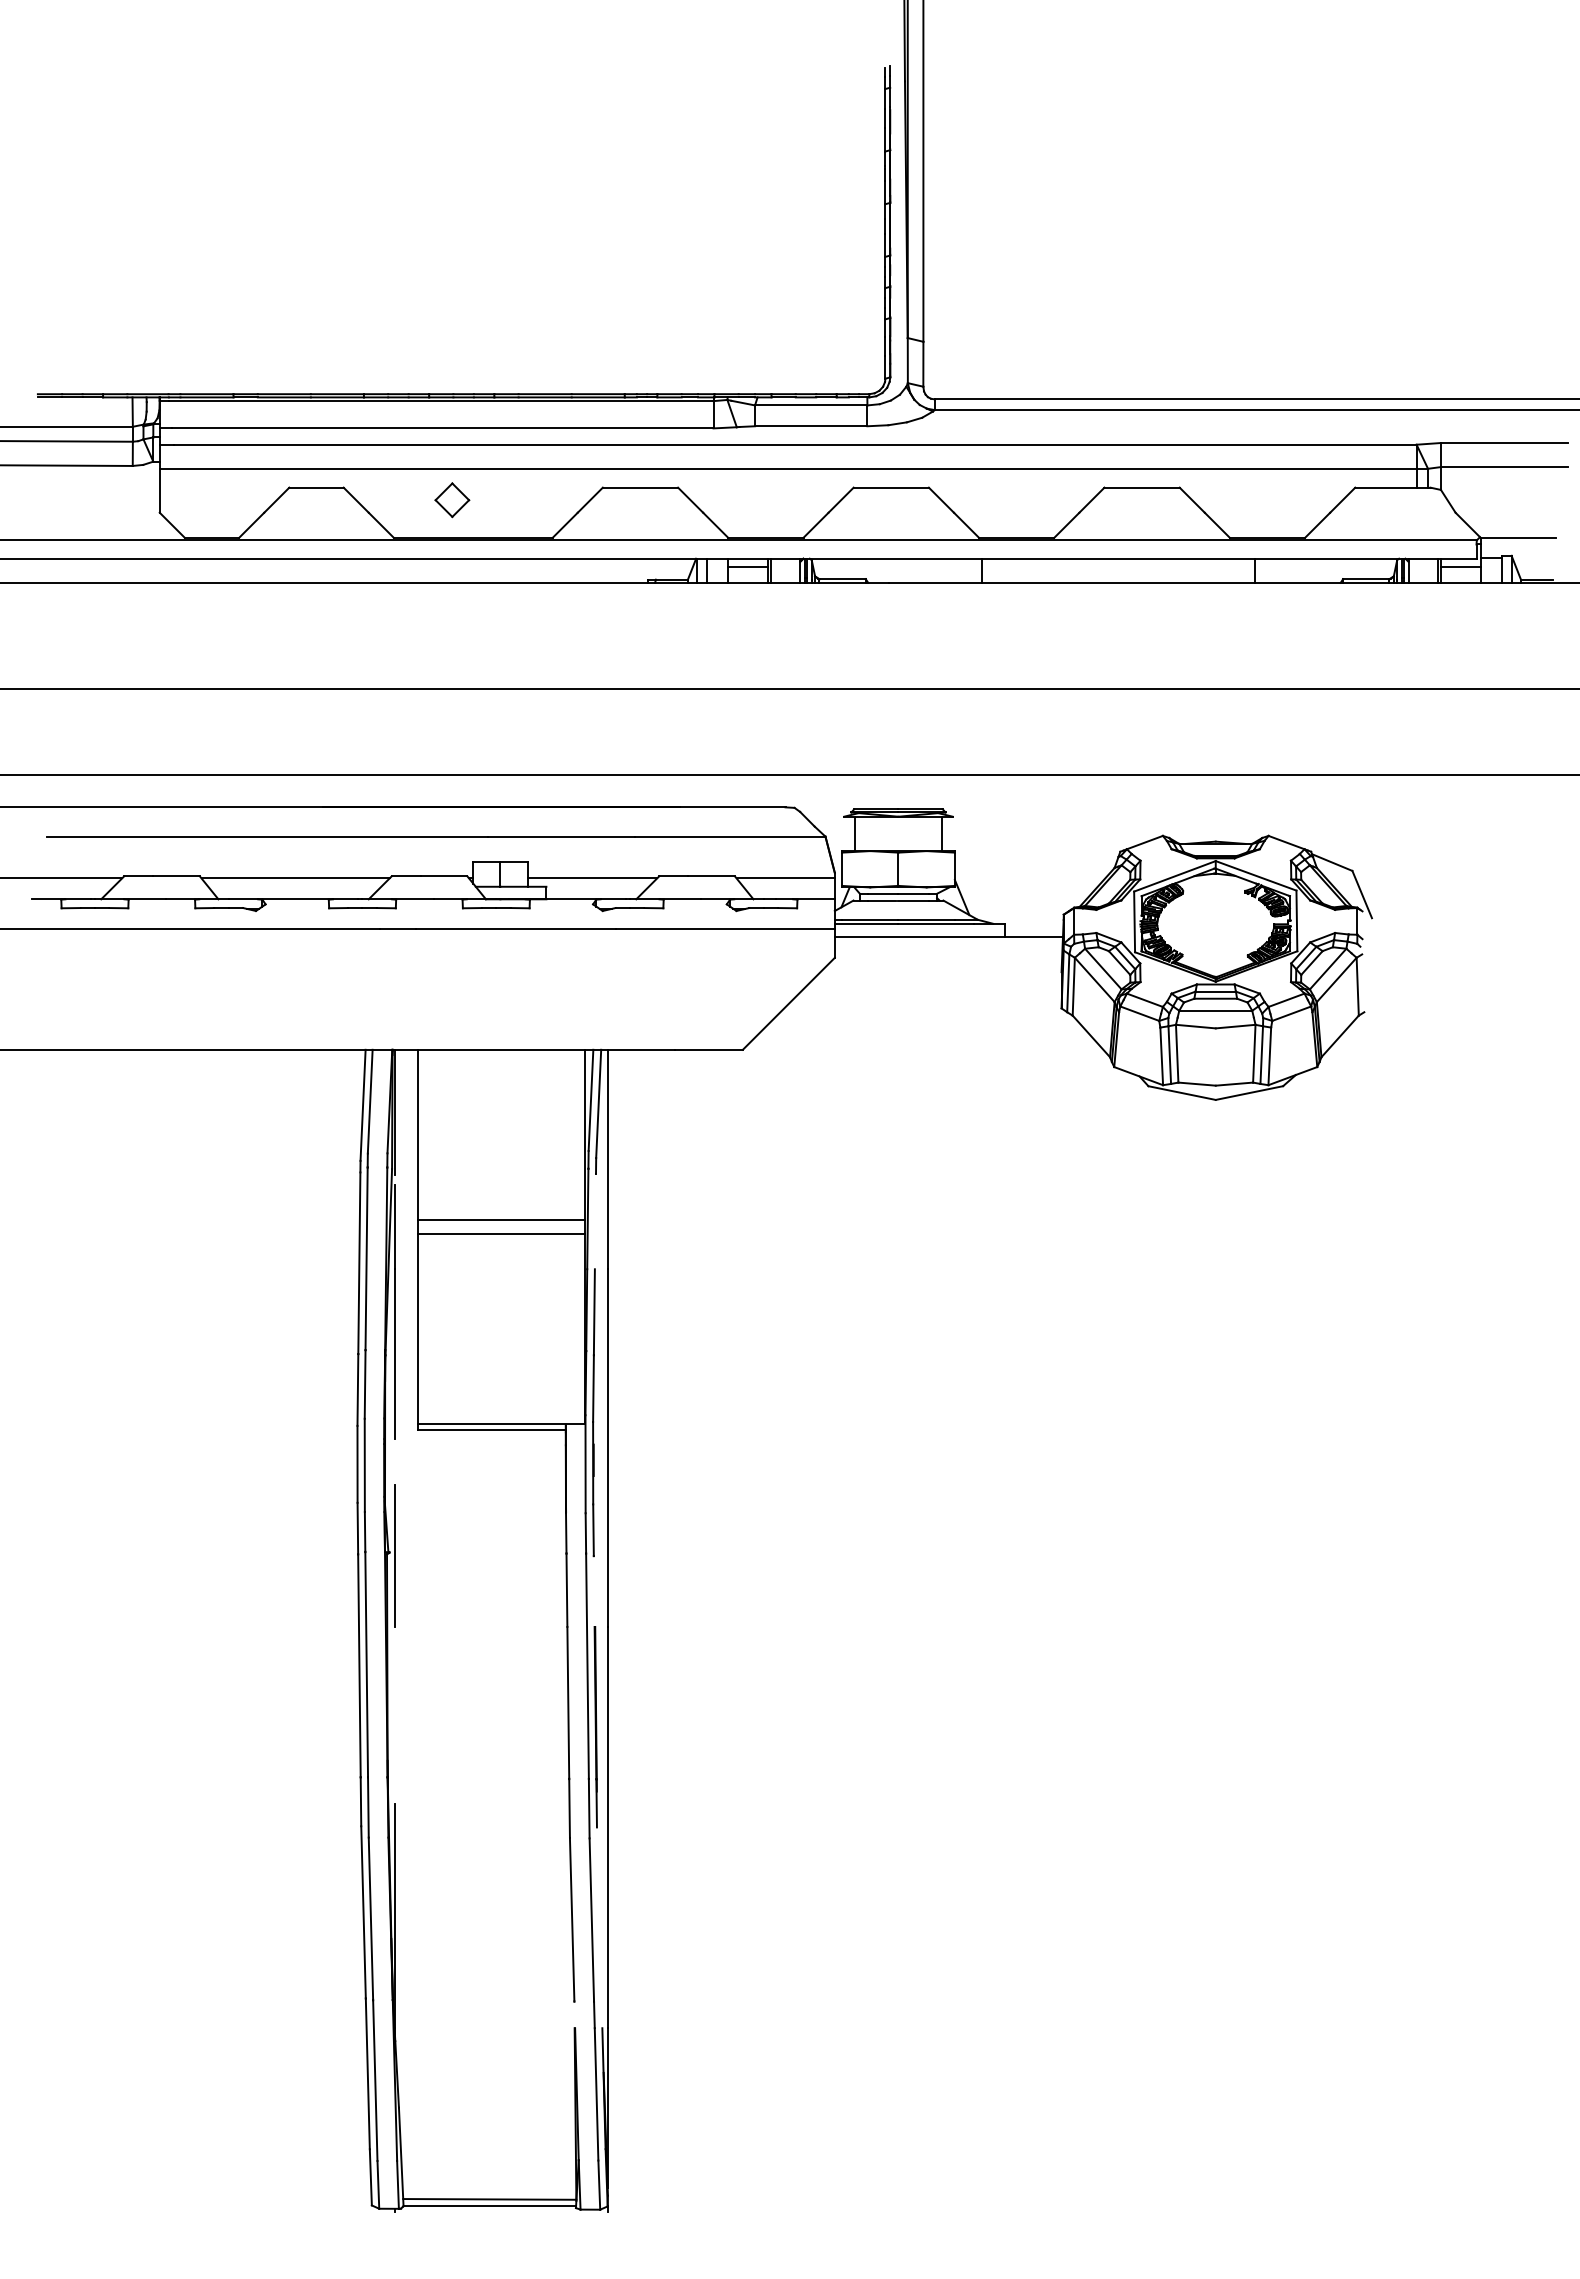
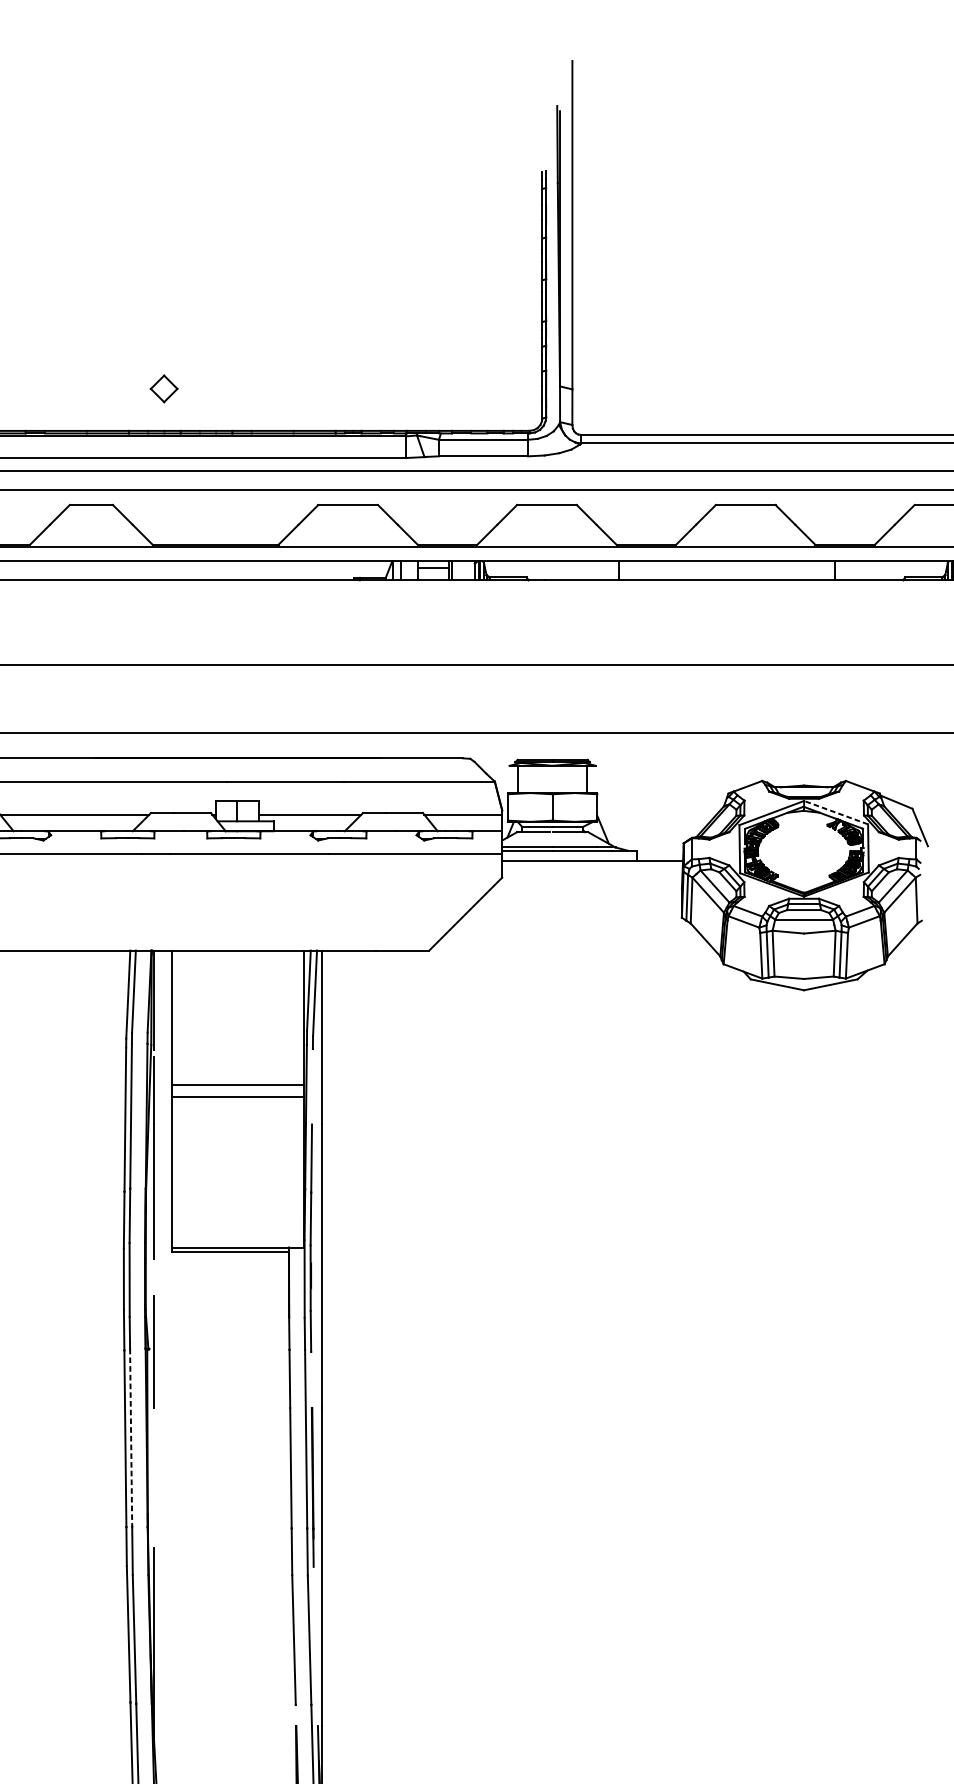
part: (452, 500) -> (164, 389), moved
line: (1256, 875) -> (836, 812), solid -> dashed
line: (366, 1665) -> (131, 1438), solid -> dashed

